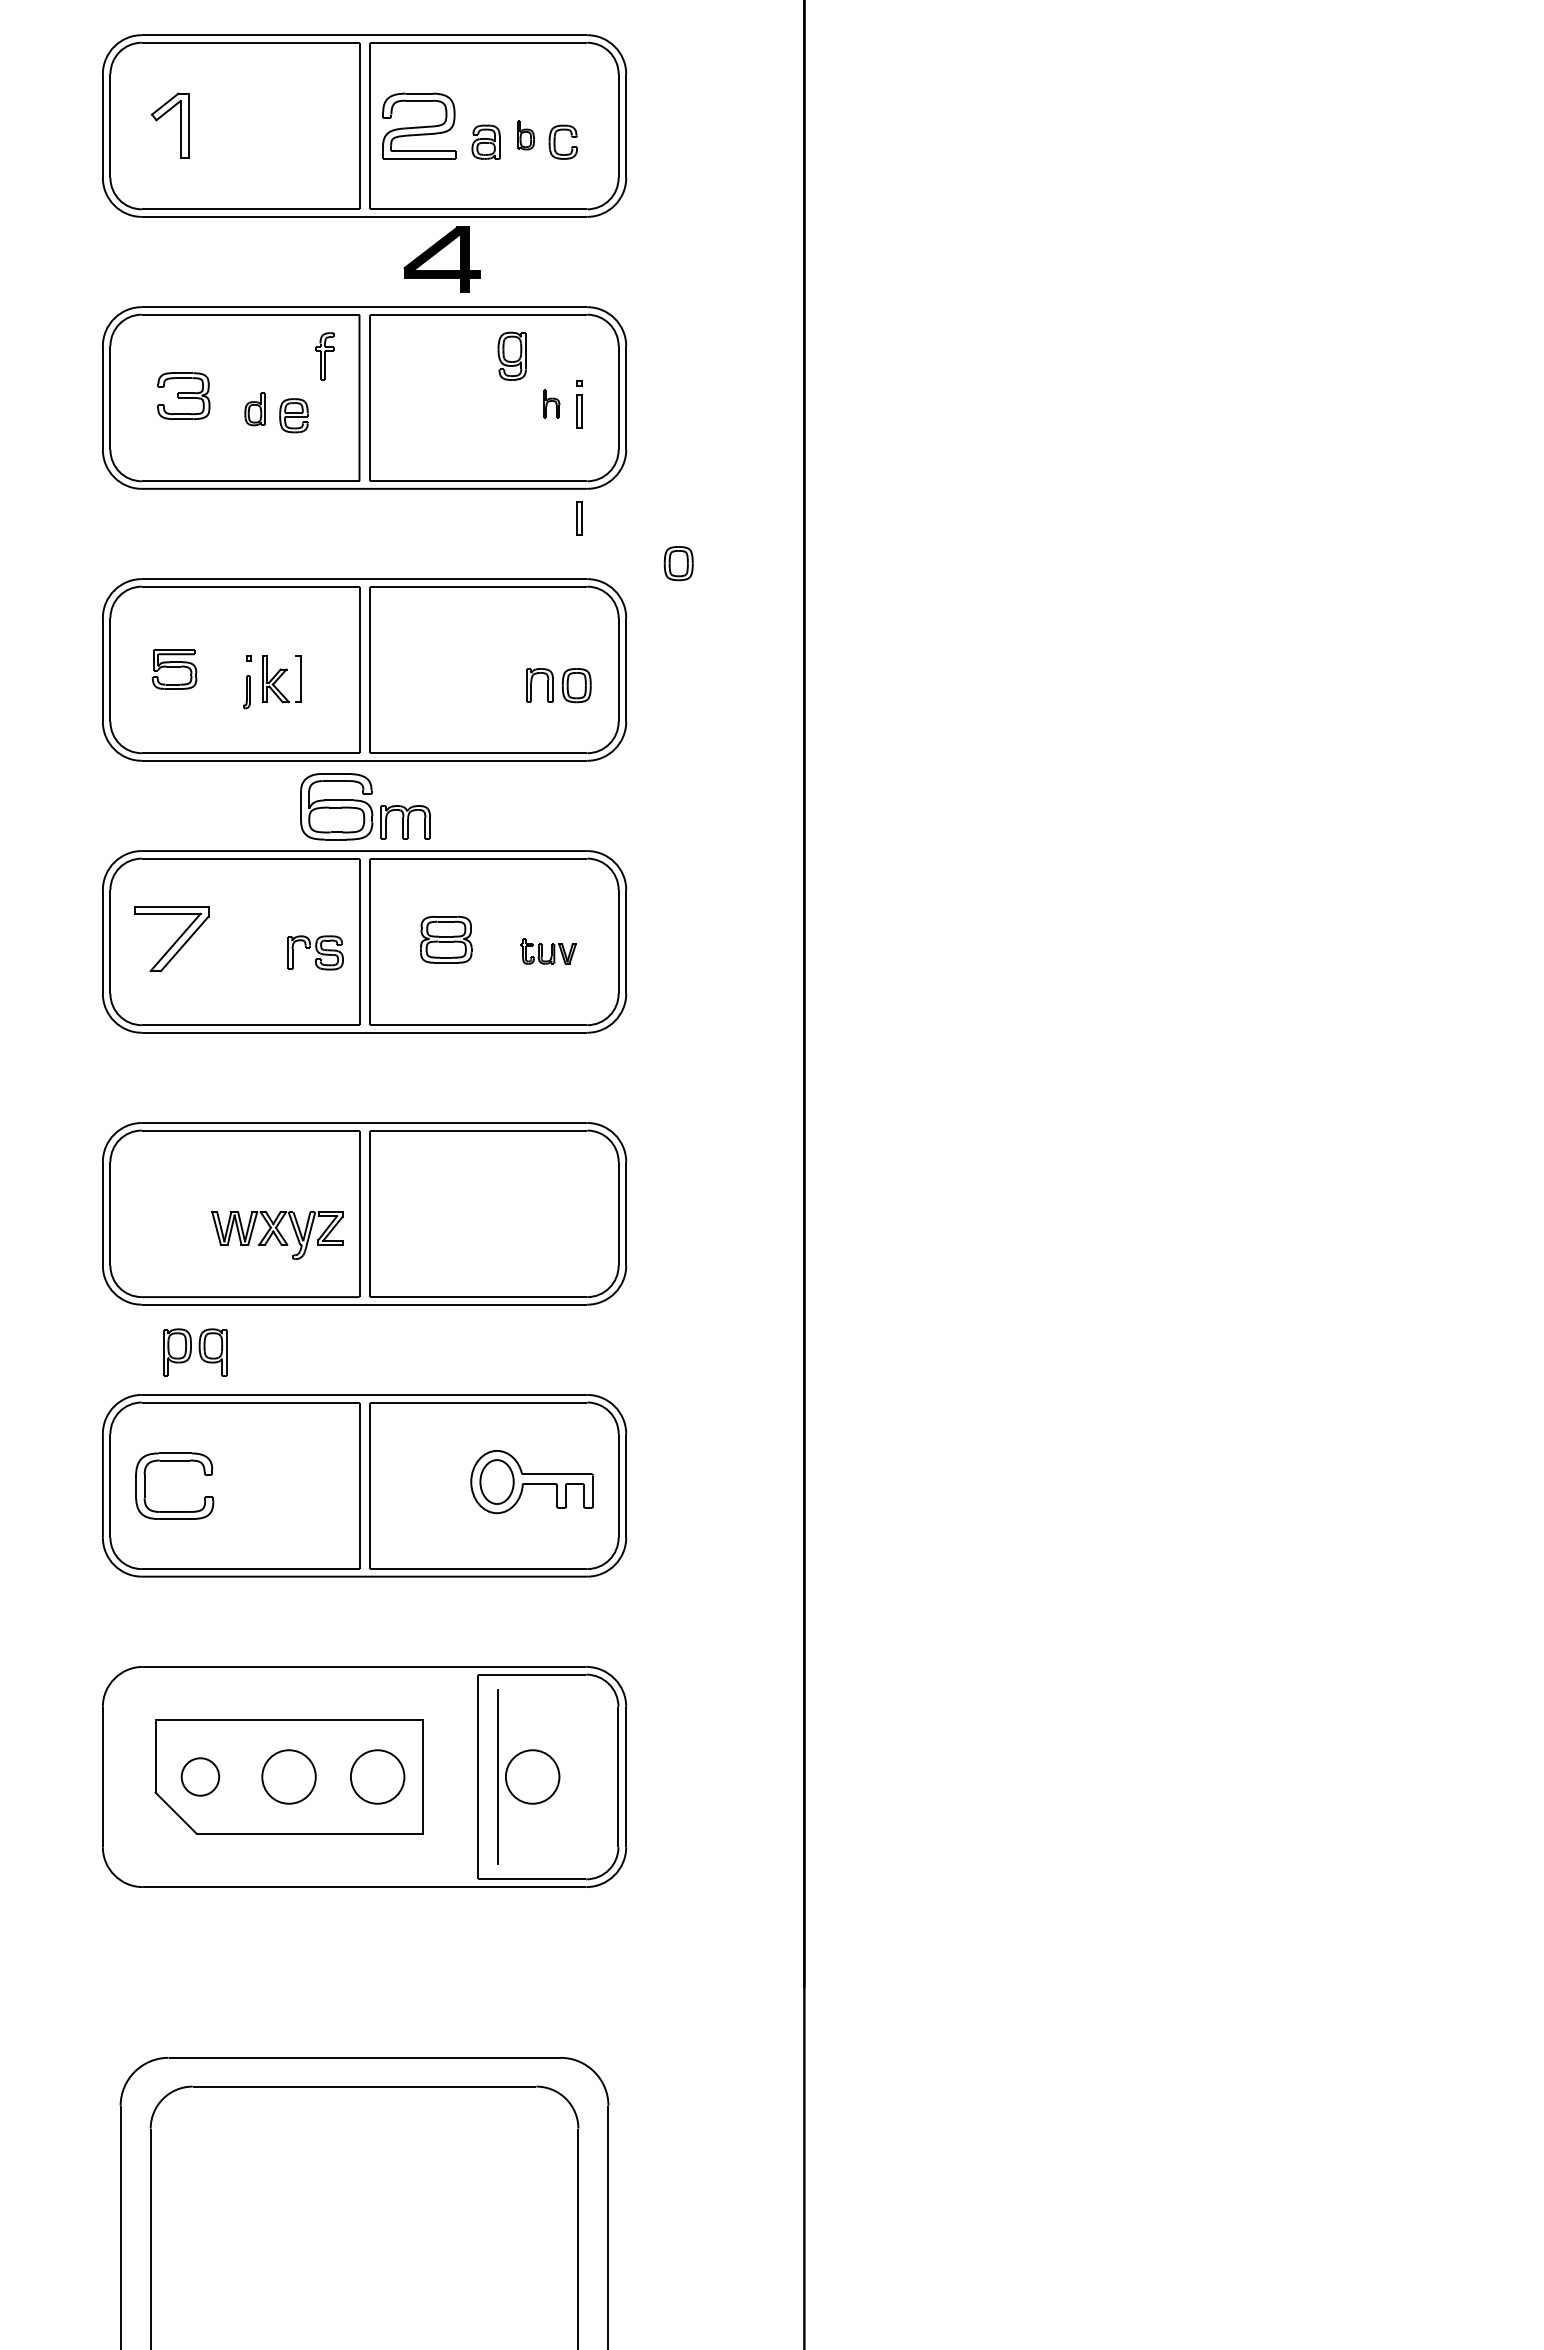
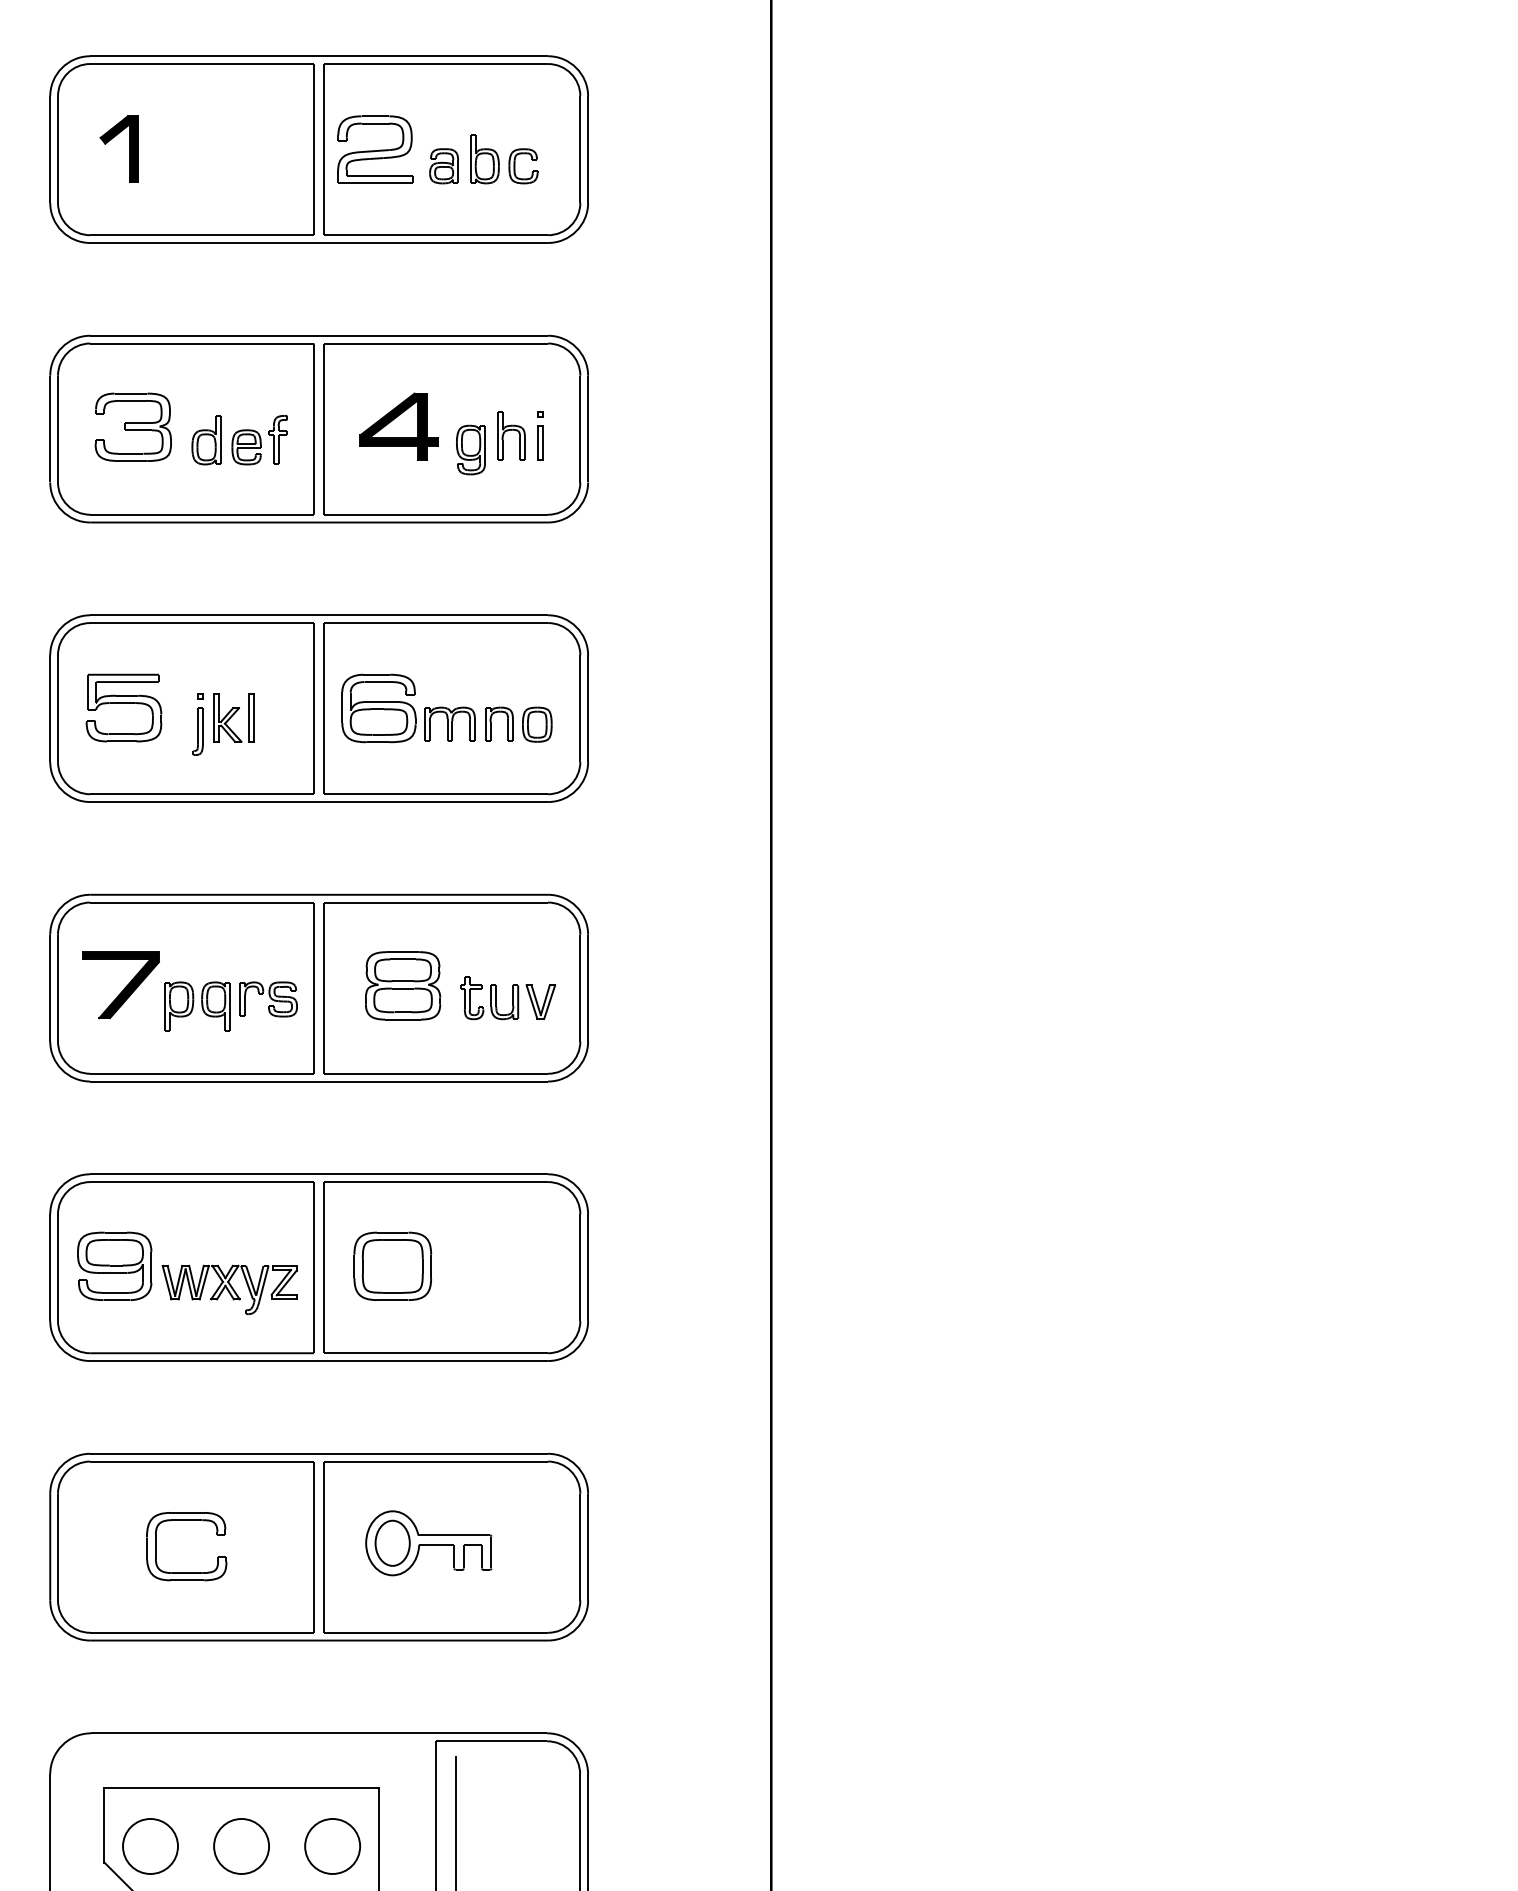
fill: (170, 125) -> (119, 149), added
part: (525, 135) -> (484, 159), size x1.67
part: (441, 259) -> (398, 426), moved
part: (511, 355) -> (470, 449), moved
part: (324, 356) -> (278, 439), moved
part: (183, 395) -> (133, 426), size x1.43
part: (551, 404) -> (511, 435), size x1.67
part: (254, 408) -> (206, 439), size x1.43
part: (579, 518) -> (540, 552), removed
part: (678, 563) -> (641, 599), removed
part: (174, 669) -> (123, 708), size x1.67
line: (296, 678) -> (249, 717), added
part: (246, 692) -> (197, 731), size x1.43
part: (365, 806) -> (408, 708), moved
fill: (171, 938) -> (120, 984), added
part: (446, 939) -> (403, 985), size x1.43
part: (548, 951) -> (508, 998), size x1.67
part: (165, 1212) -> (114, 1266), added
part: (436, 1212) -> (393, 1266), added
part: (195, 1352) -> (197, 1006), moved
part: (174, 1461) -> (186, 1521), moved
part: (531, 1482) -> (428, 1543), moved
part: (200, 1776) -> (150, 1845), size x1.43
part: (532, 1776) -> (491, 1845), removed

